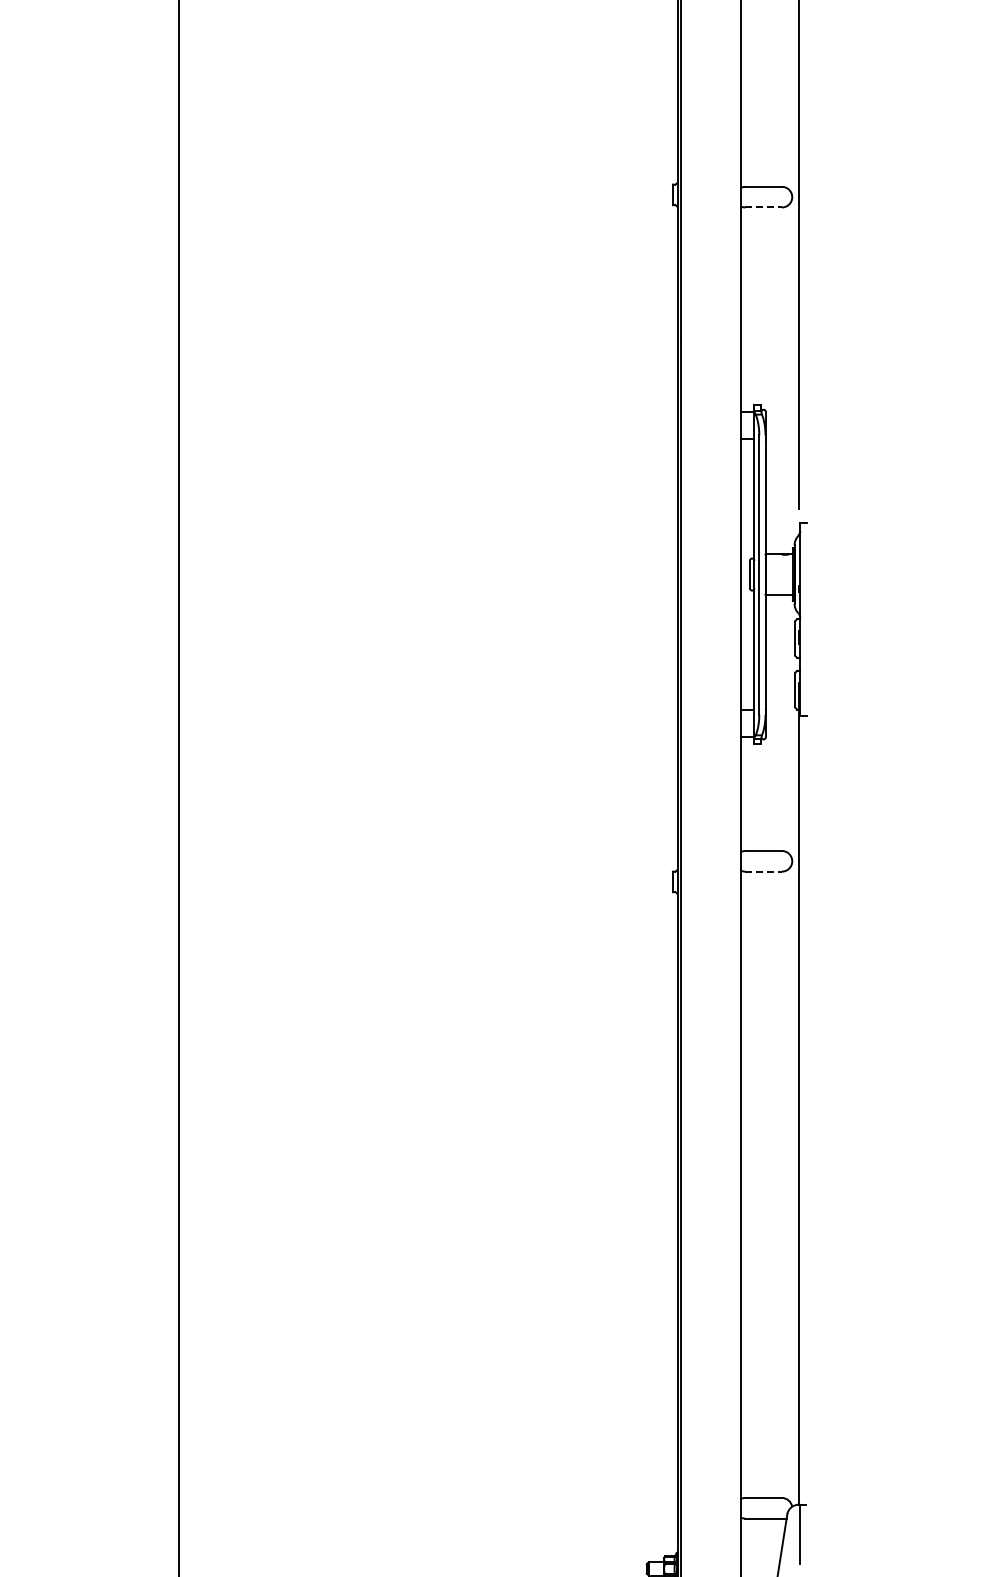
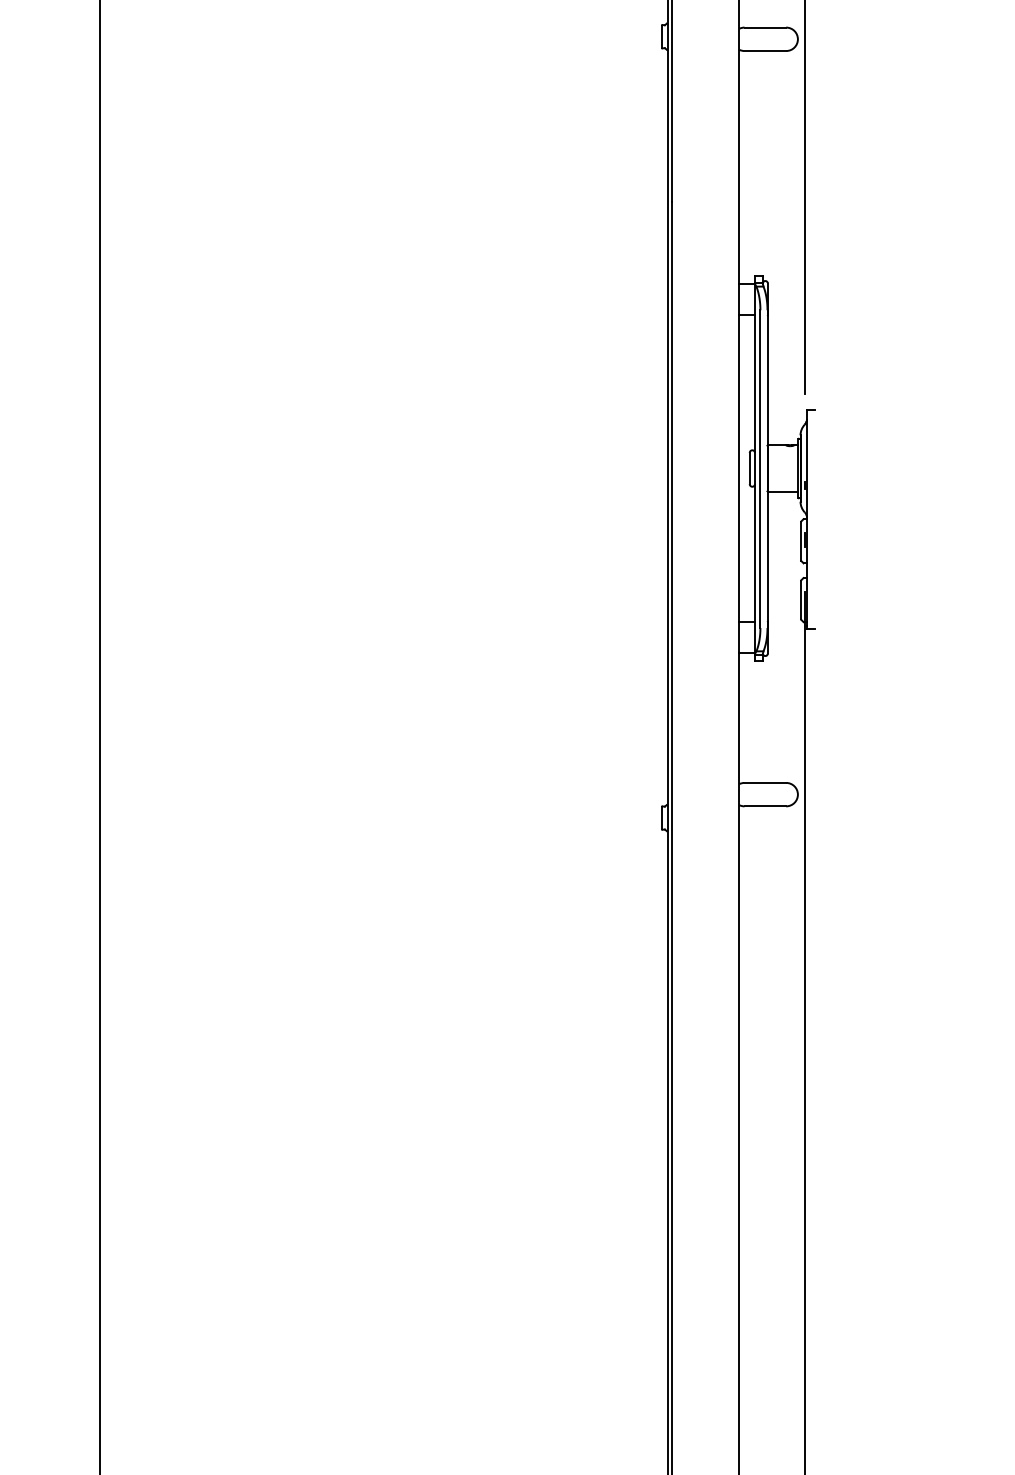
line: (764, 207) -> (766, 51), dashed -> solid
line: (764, 871) -> (766, 806), dashed -> solid

